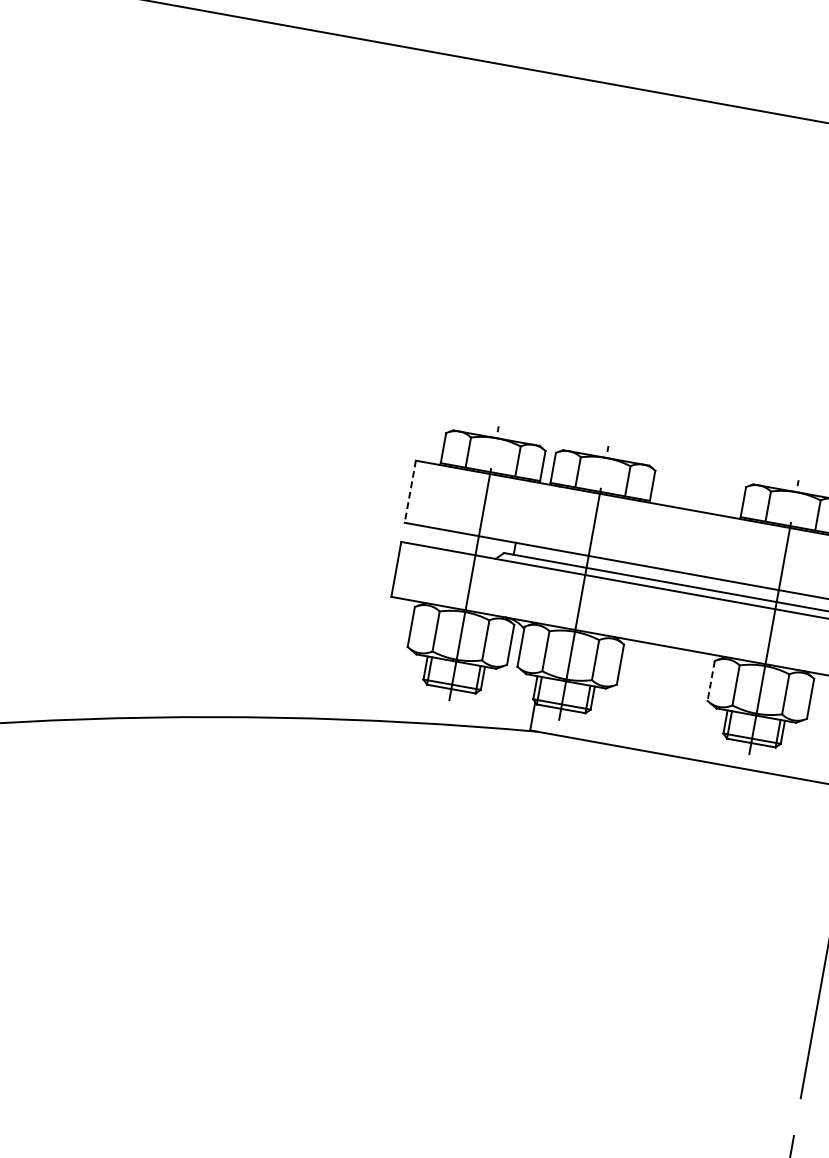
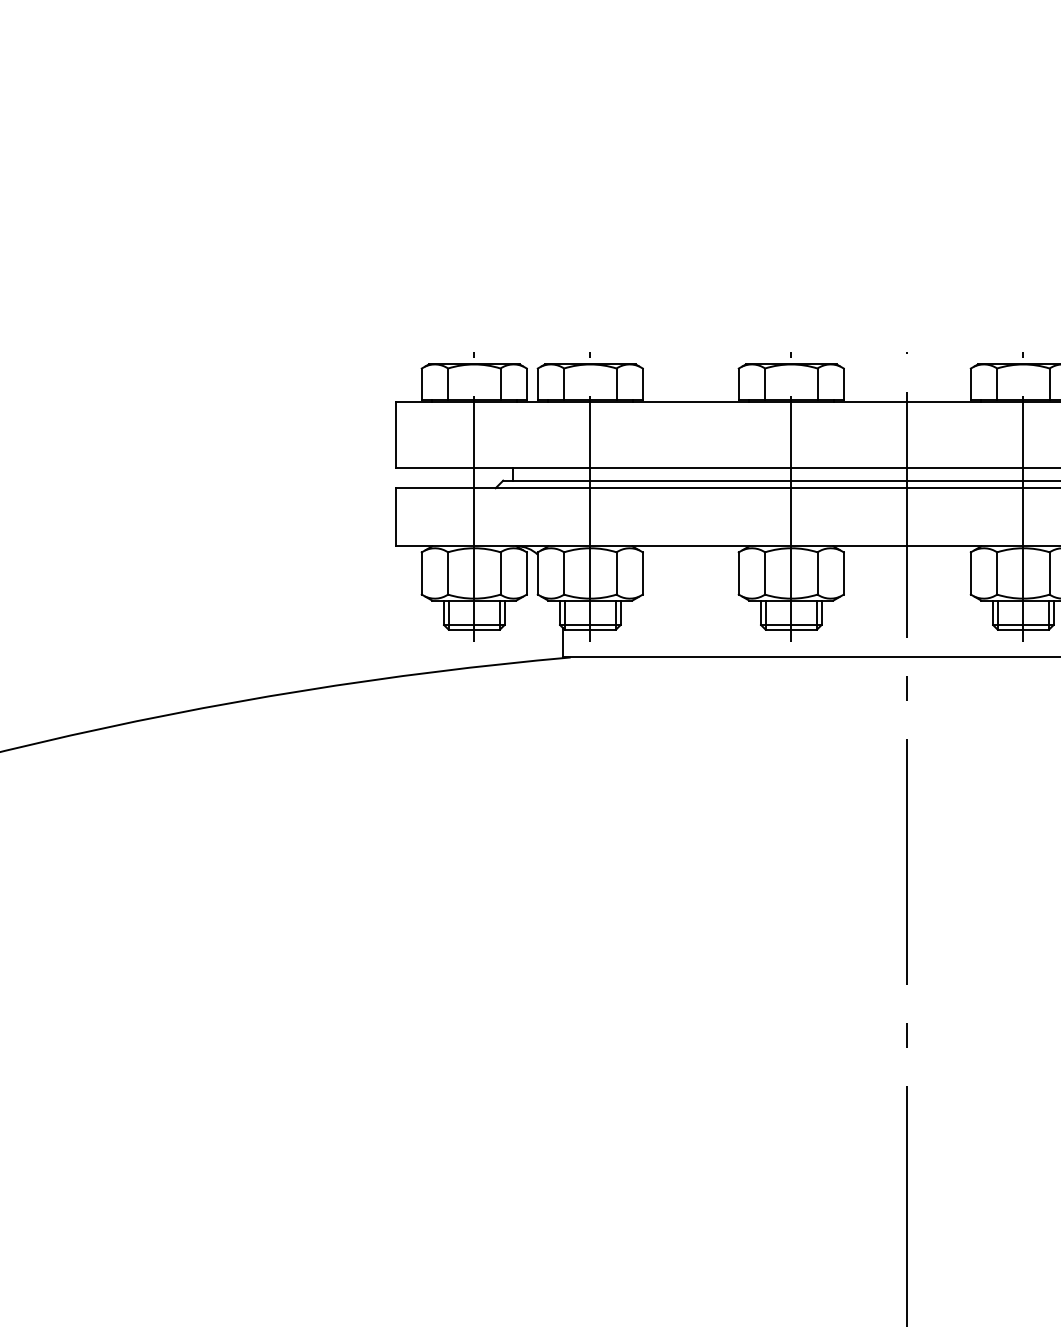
line: (409, 491) -> (395, 435), dashed -> solid
line: (710, 680) -> (738, 573), dashed -> solid

